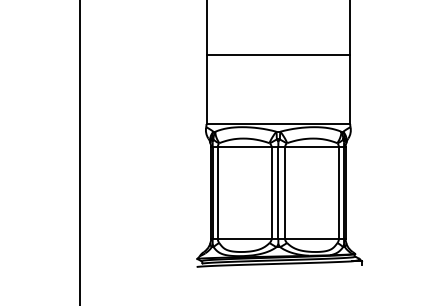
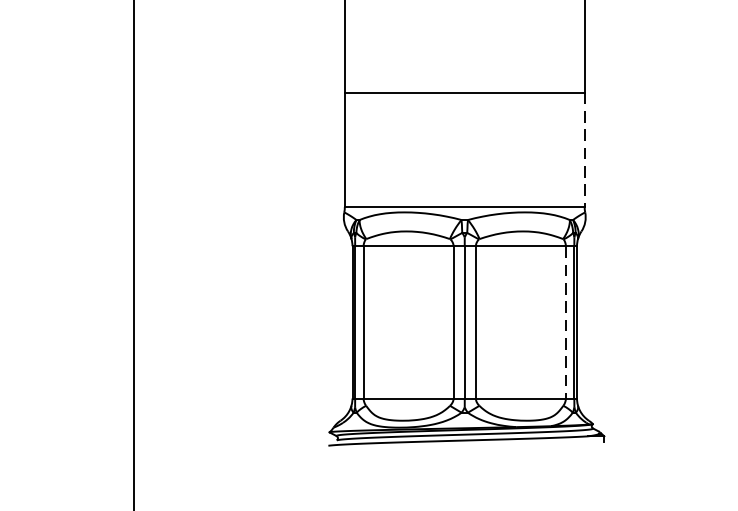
line: (350, 90) -> (585, 151), solid -> dashed
line: (338, 193) -> (565, 323), solid -> dashed

